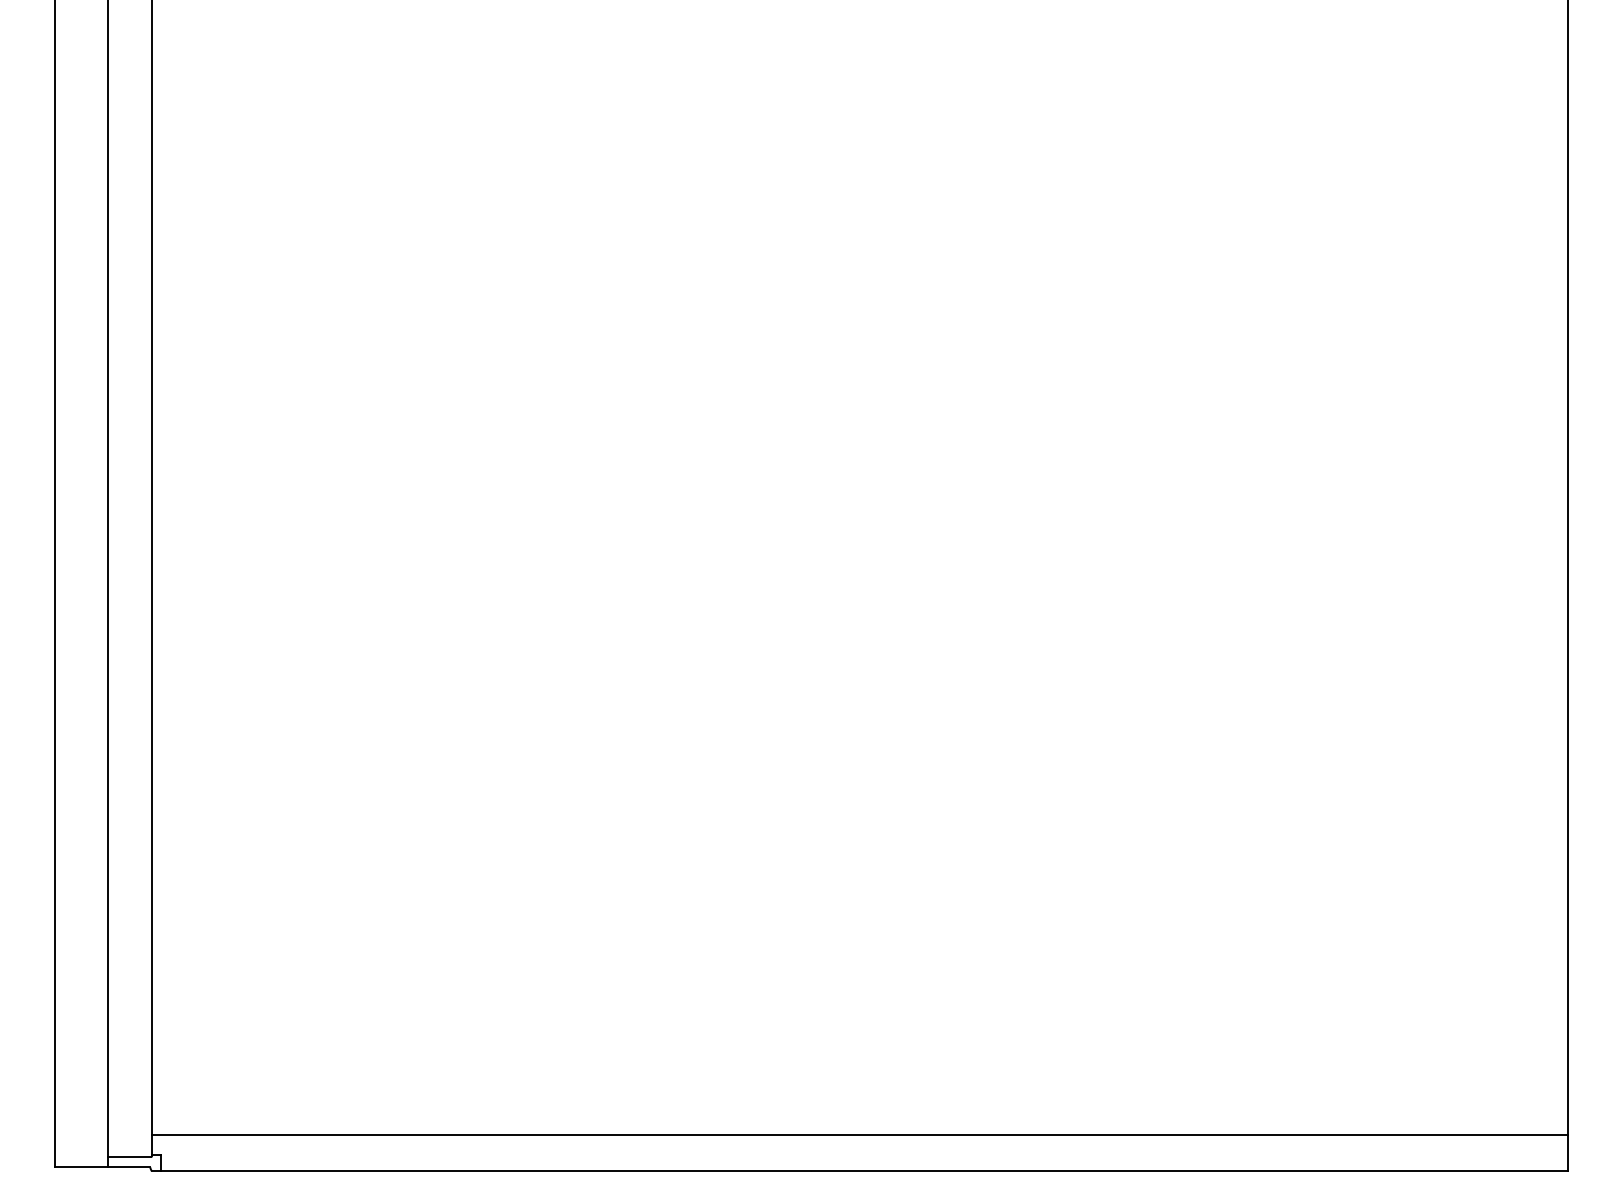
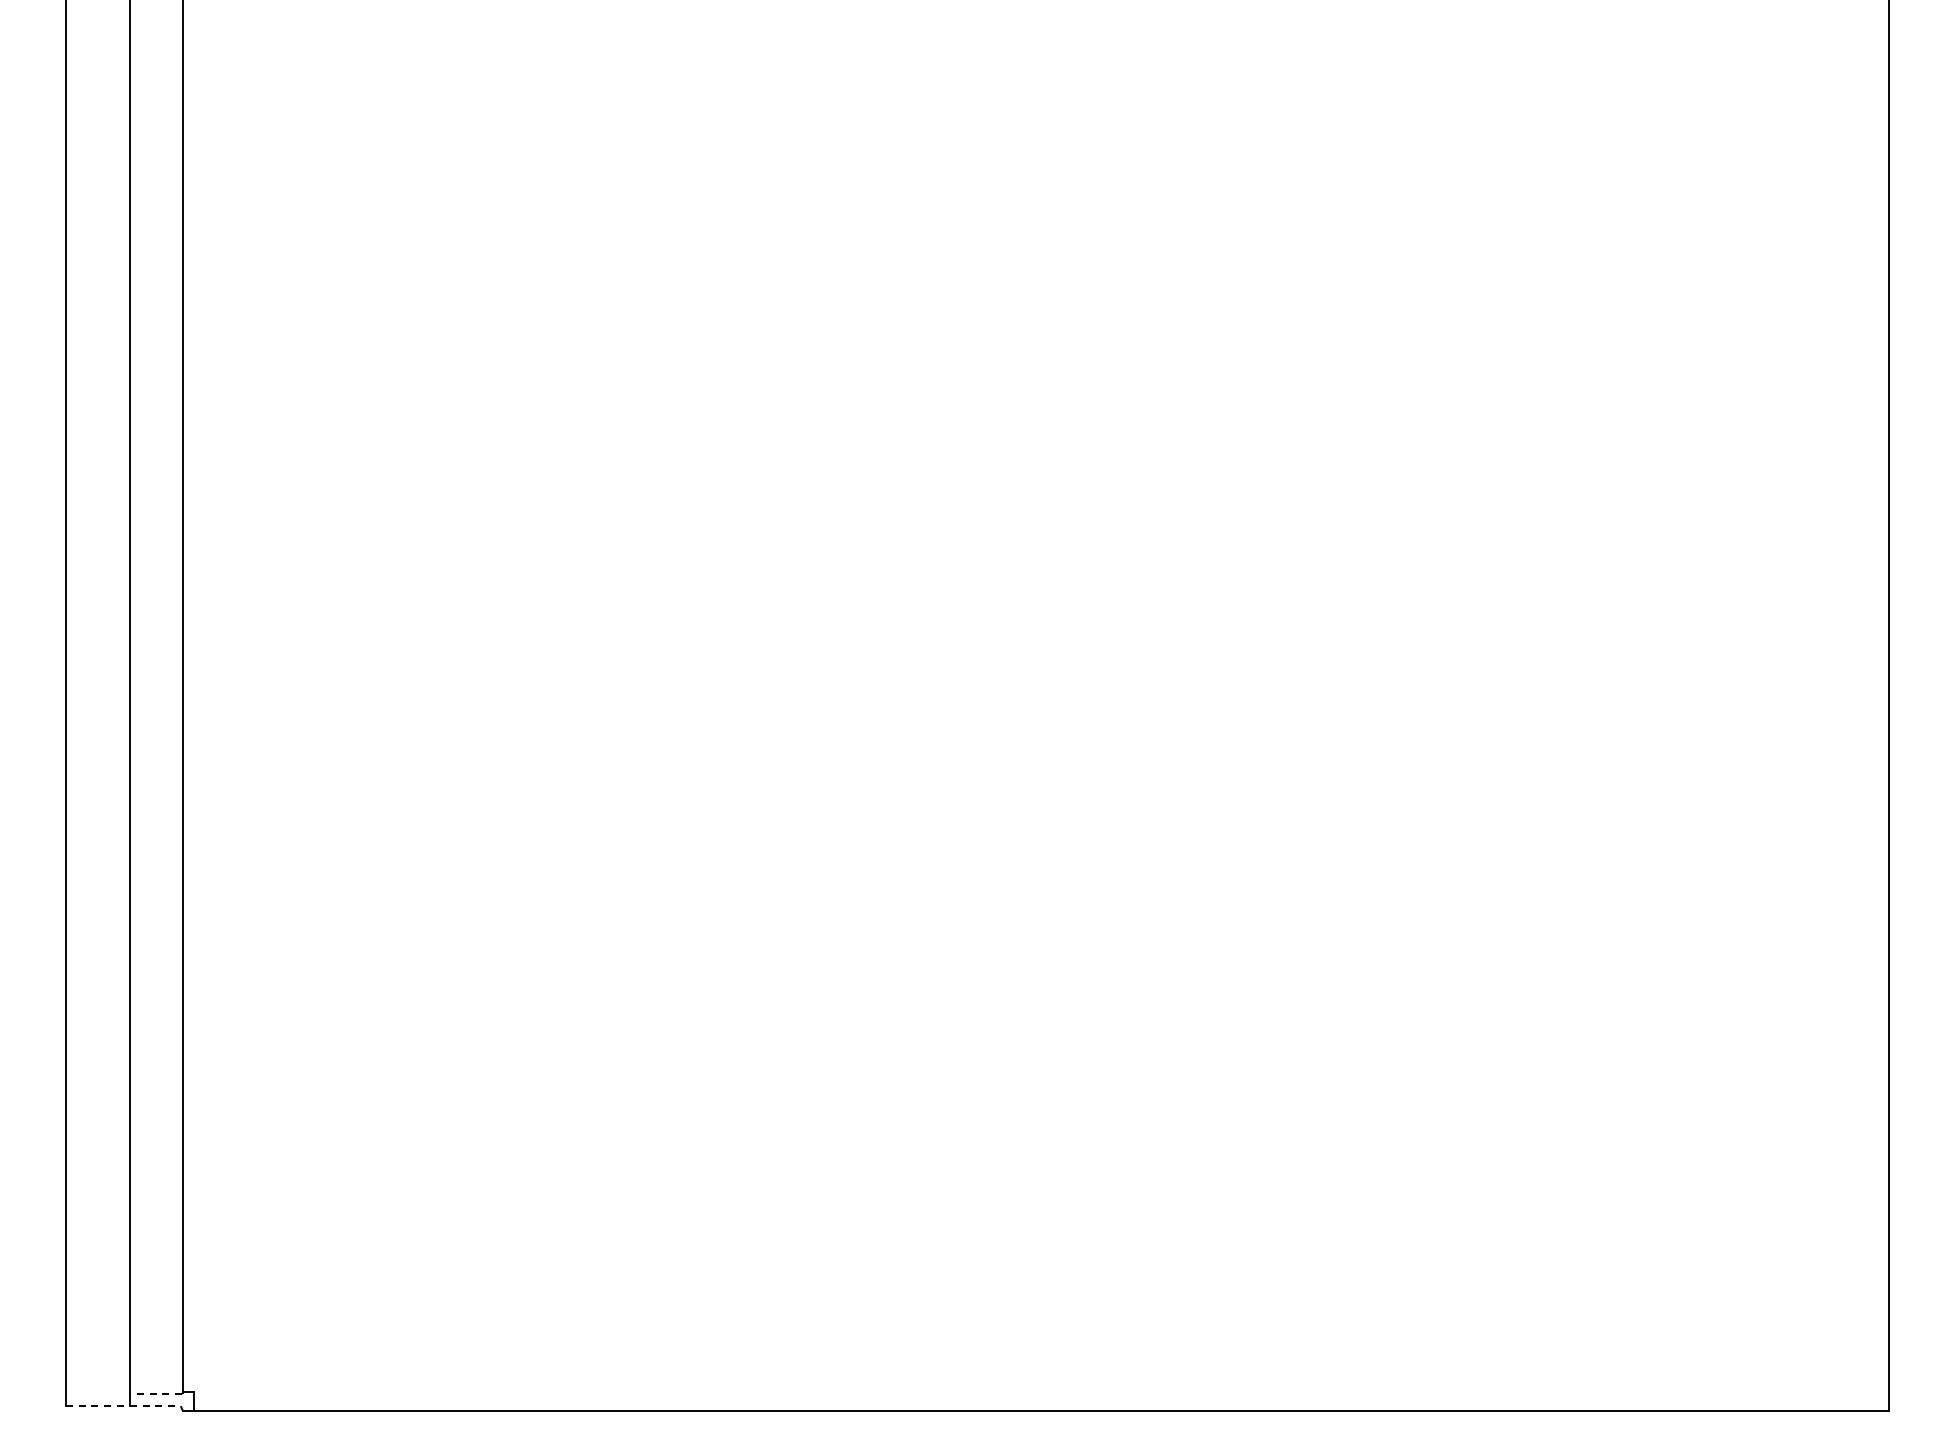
line: (859, 1135) -> (1035, 1367), removed
line: (129, 1156) -> (155, 1393), solid -> dashed
line: (102, 1167) -> (123, 1406), solid -> dashed

